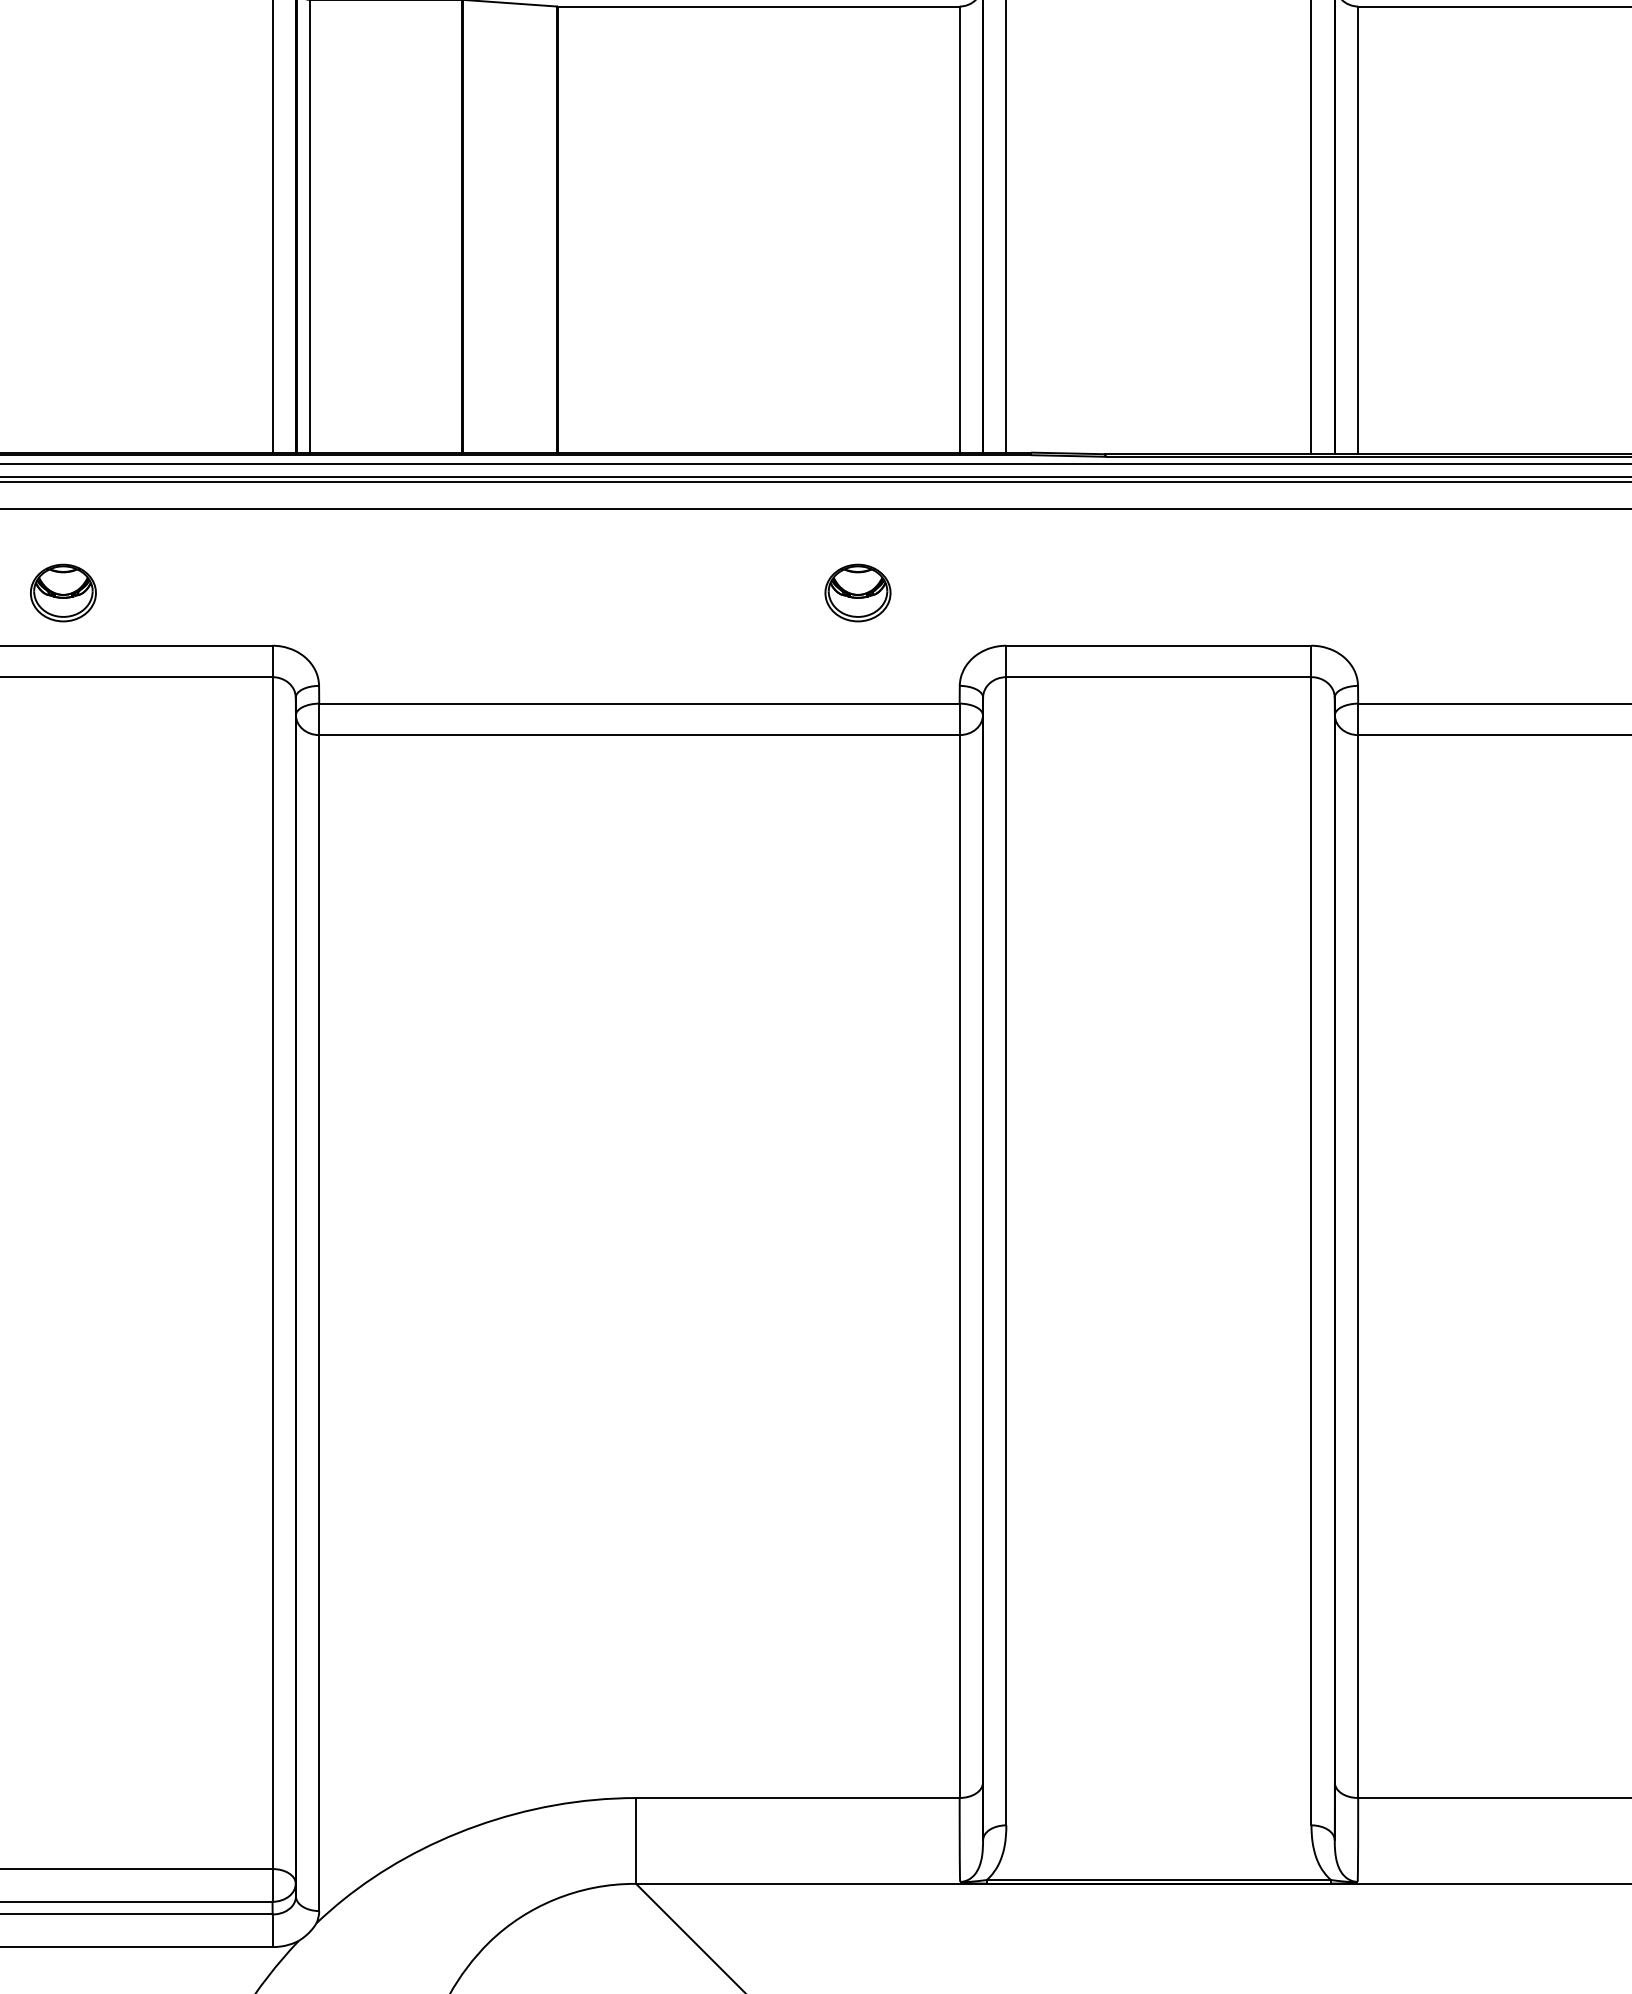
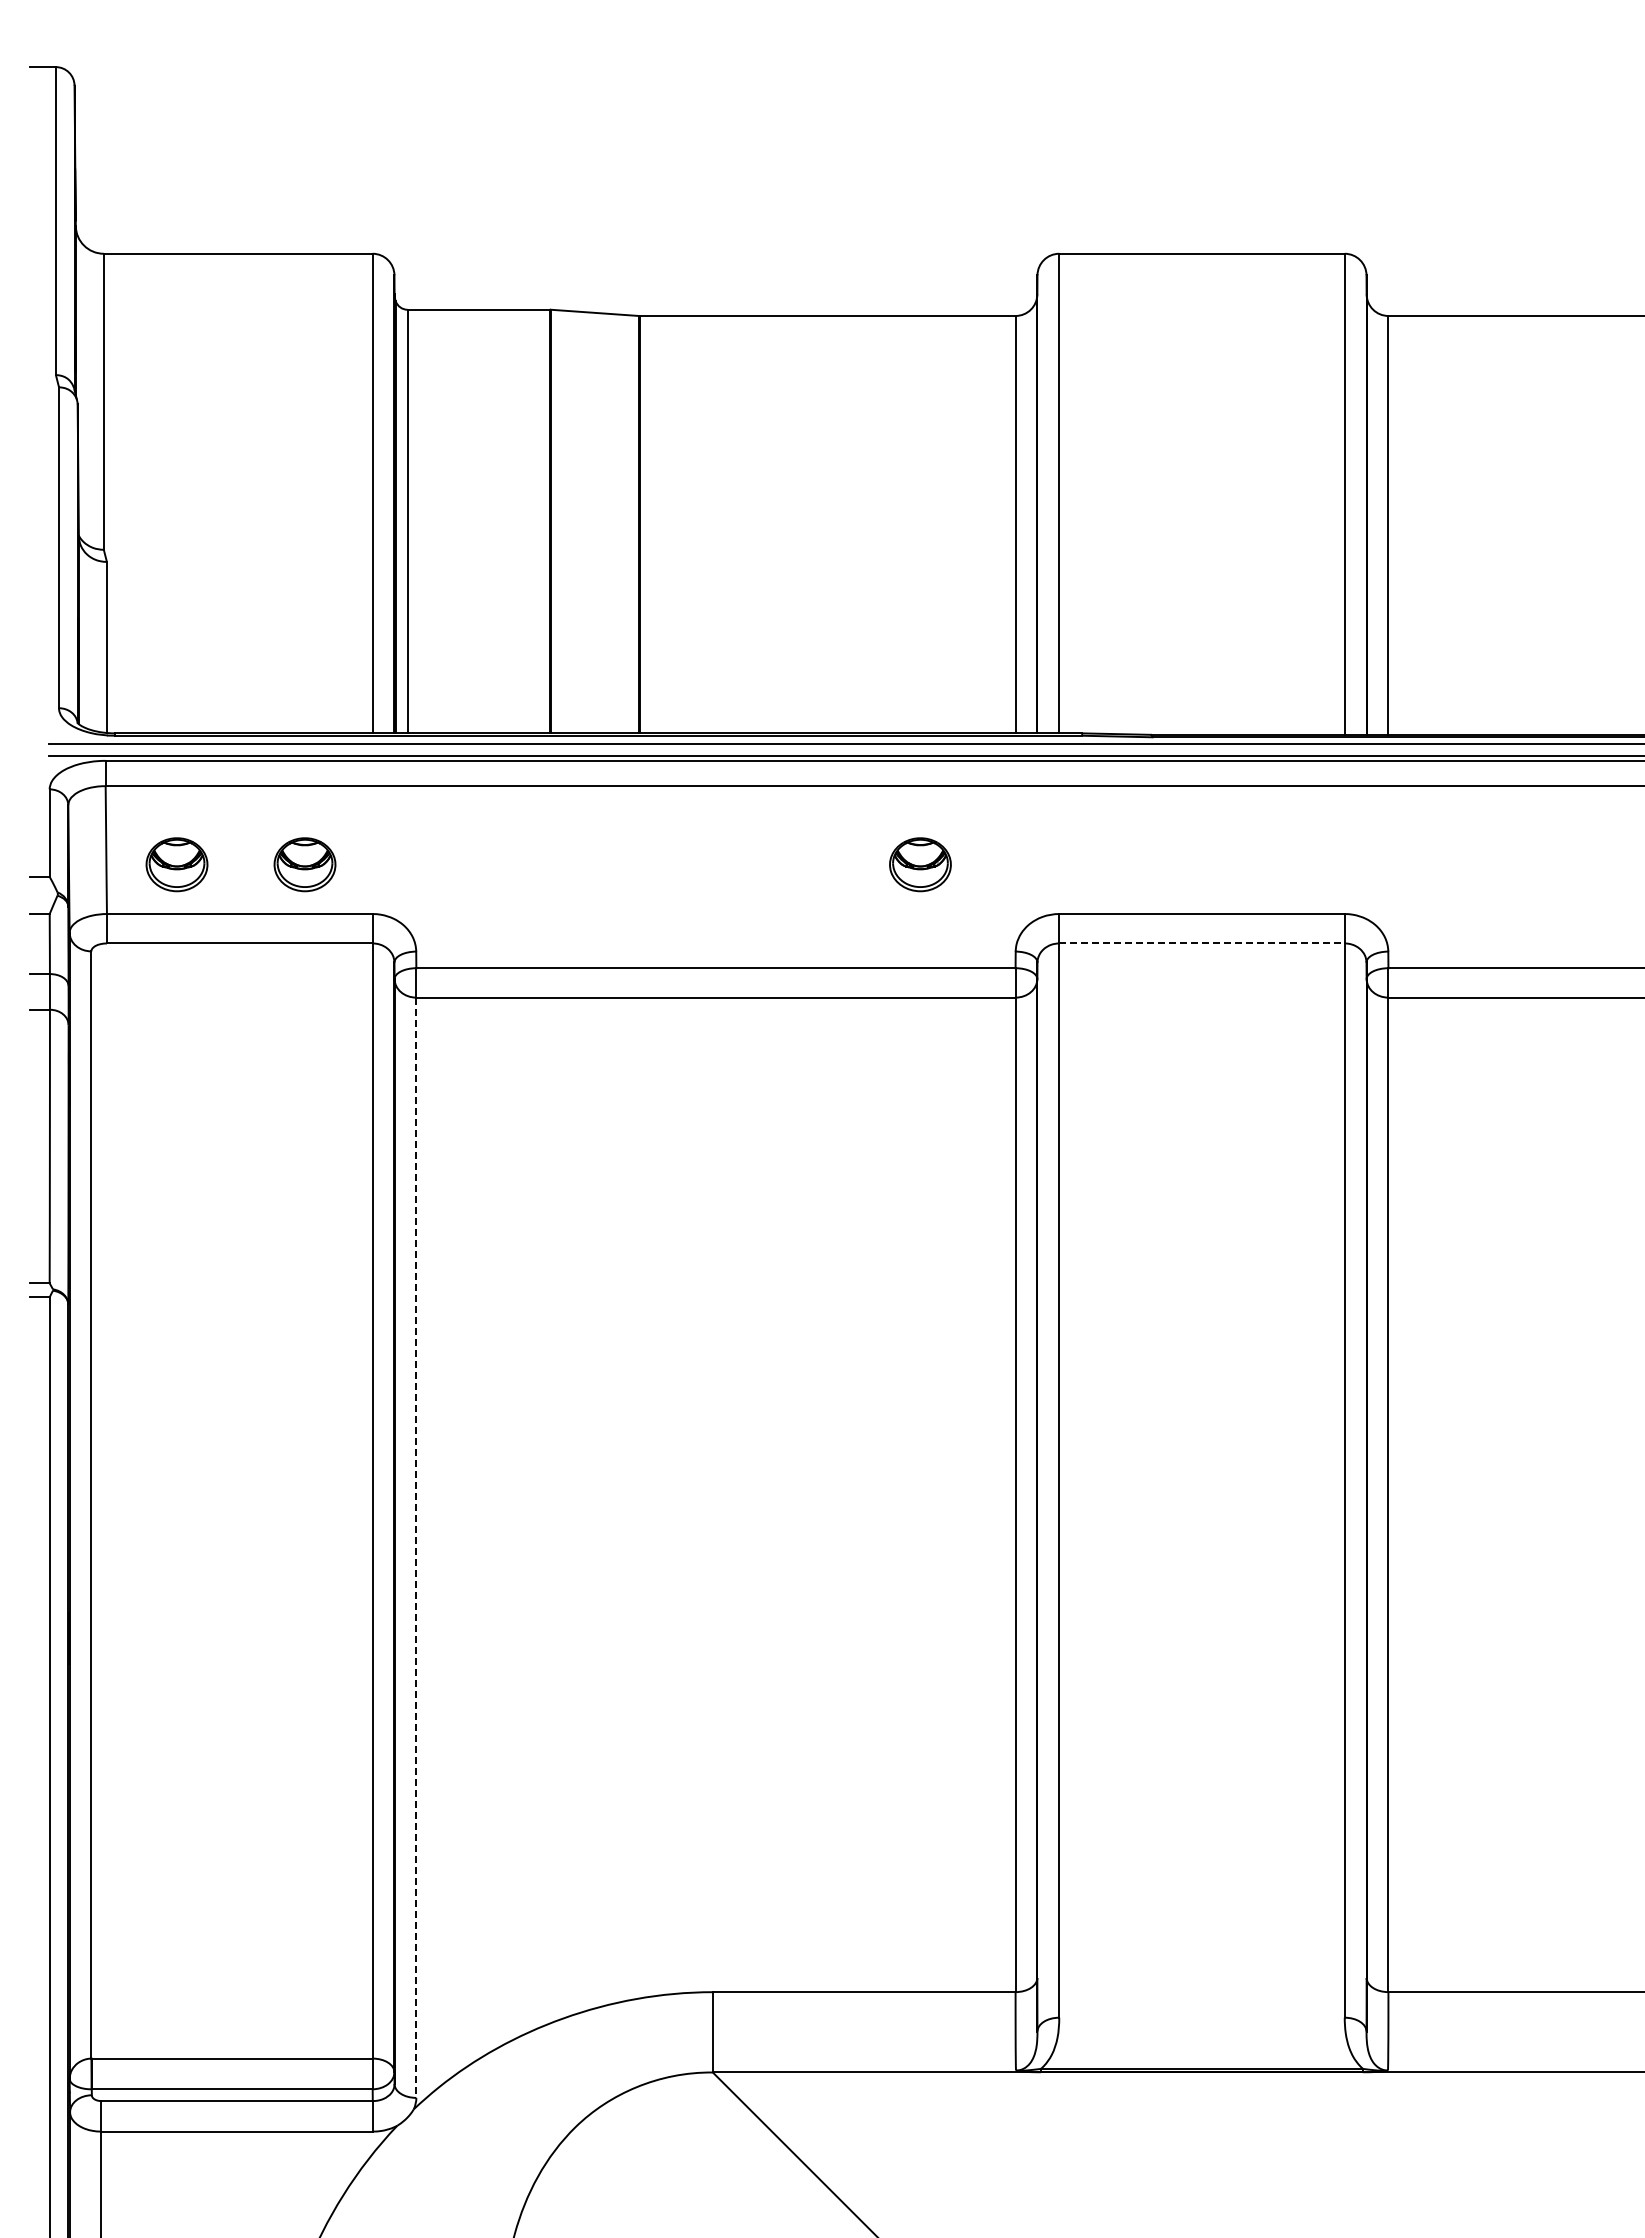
part: (199, 592) -> (304, 864), added
line: (1159, 677) -> (1202, 943), solid -> dashed
line: (319, 1323) -> (416, 1548), solid -> dashed

